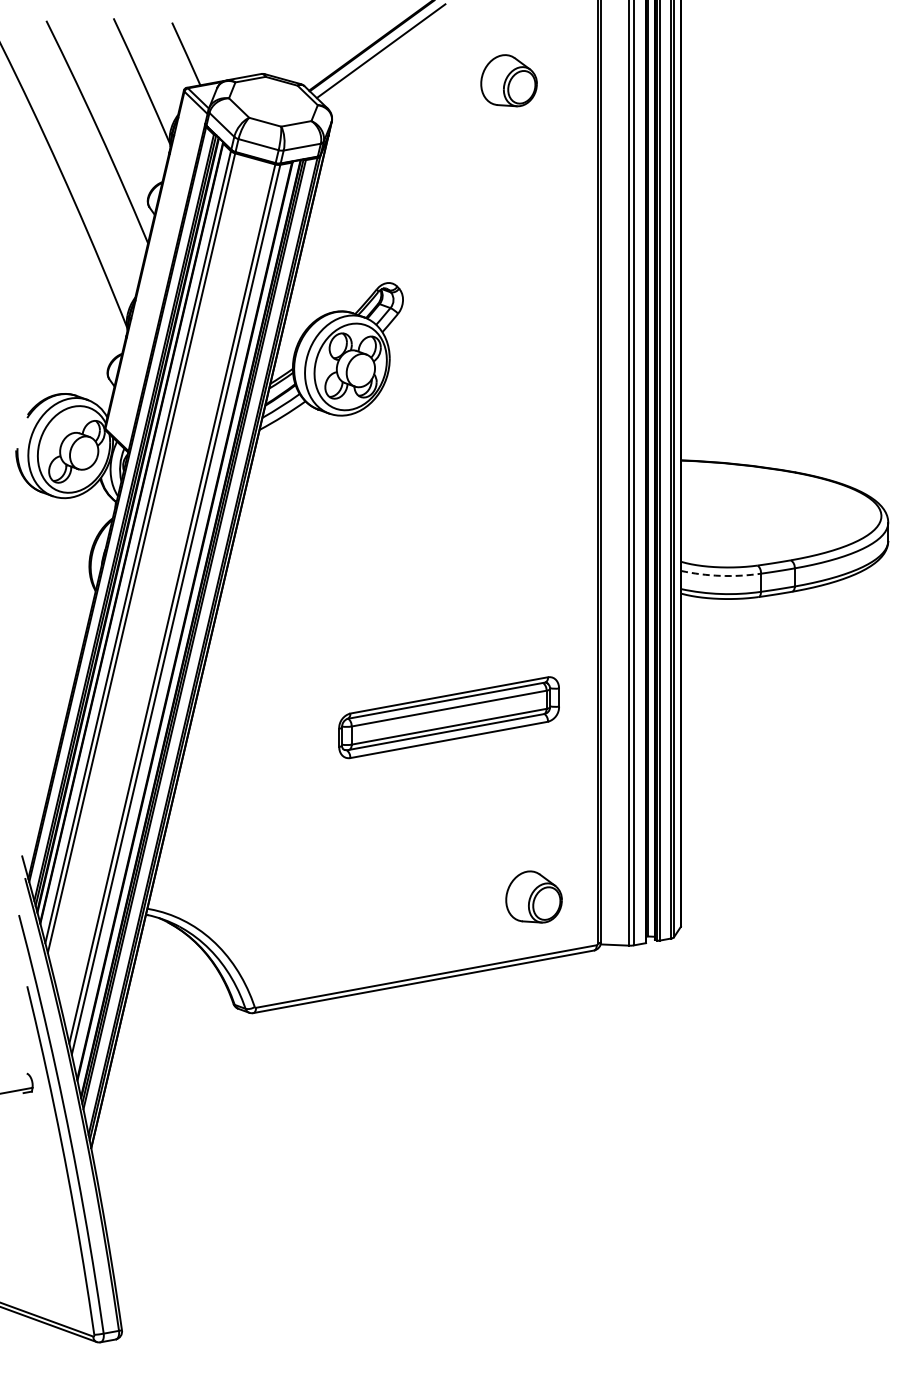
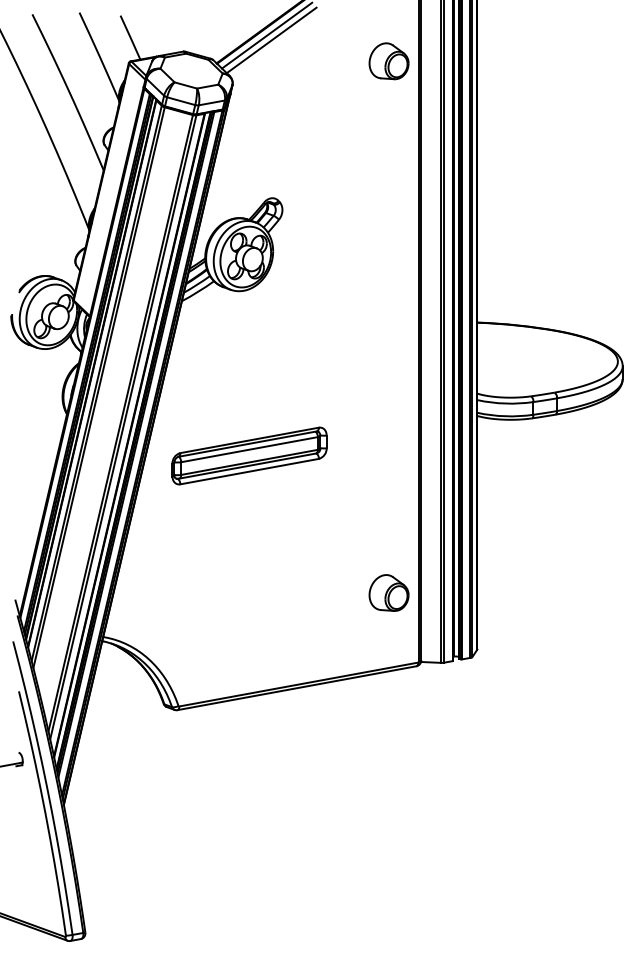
line: (387, 57) -> (271, 40), added
part: (508, 80) -> (388, 61), moved
arc: (720, 575) -> (505, 403), dashed -> solid
part: (448, 717) -> (249, 455), moved
part: (533, 896) -> (388, 592), moved

